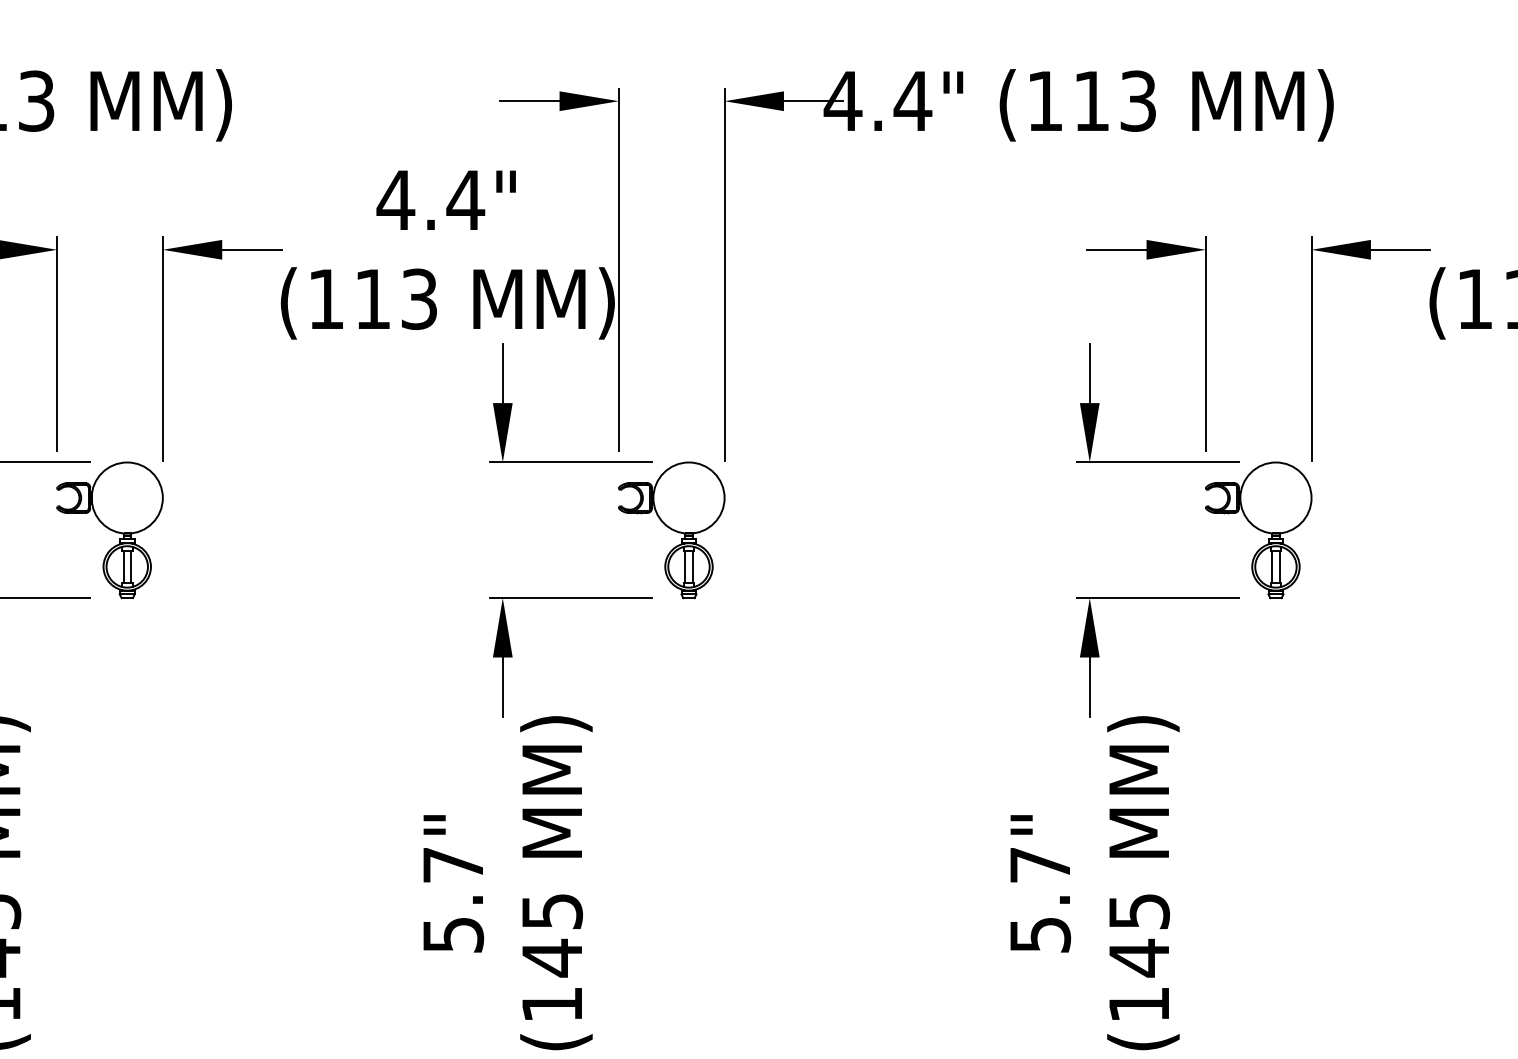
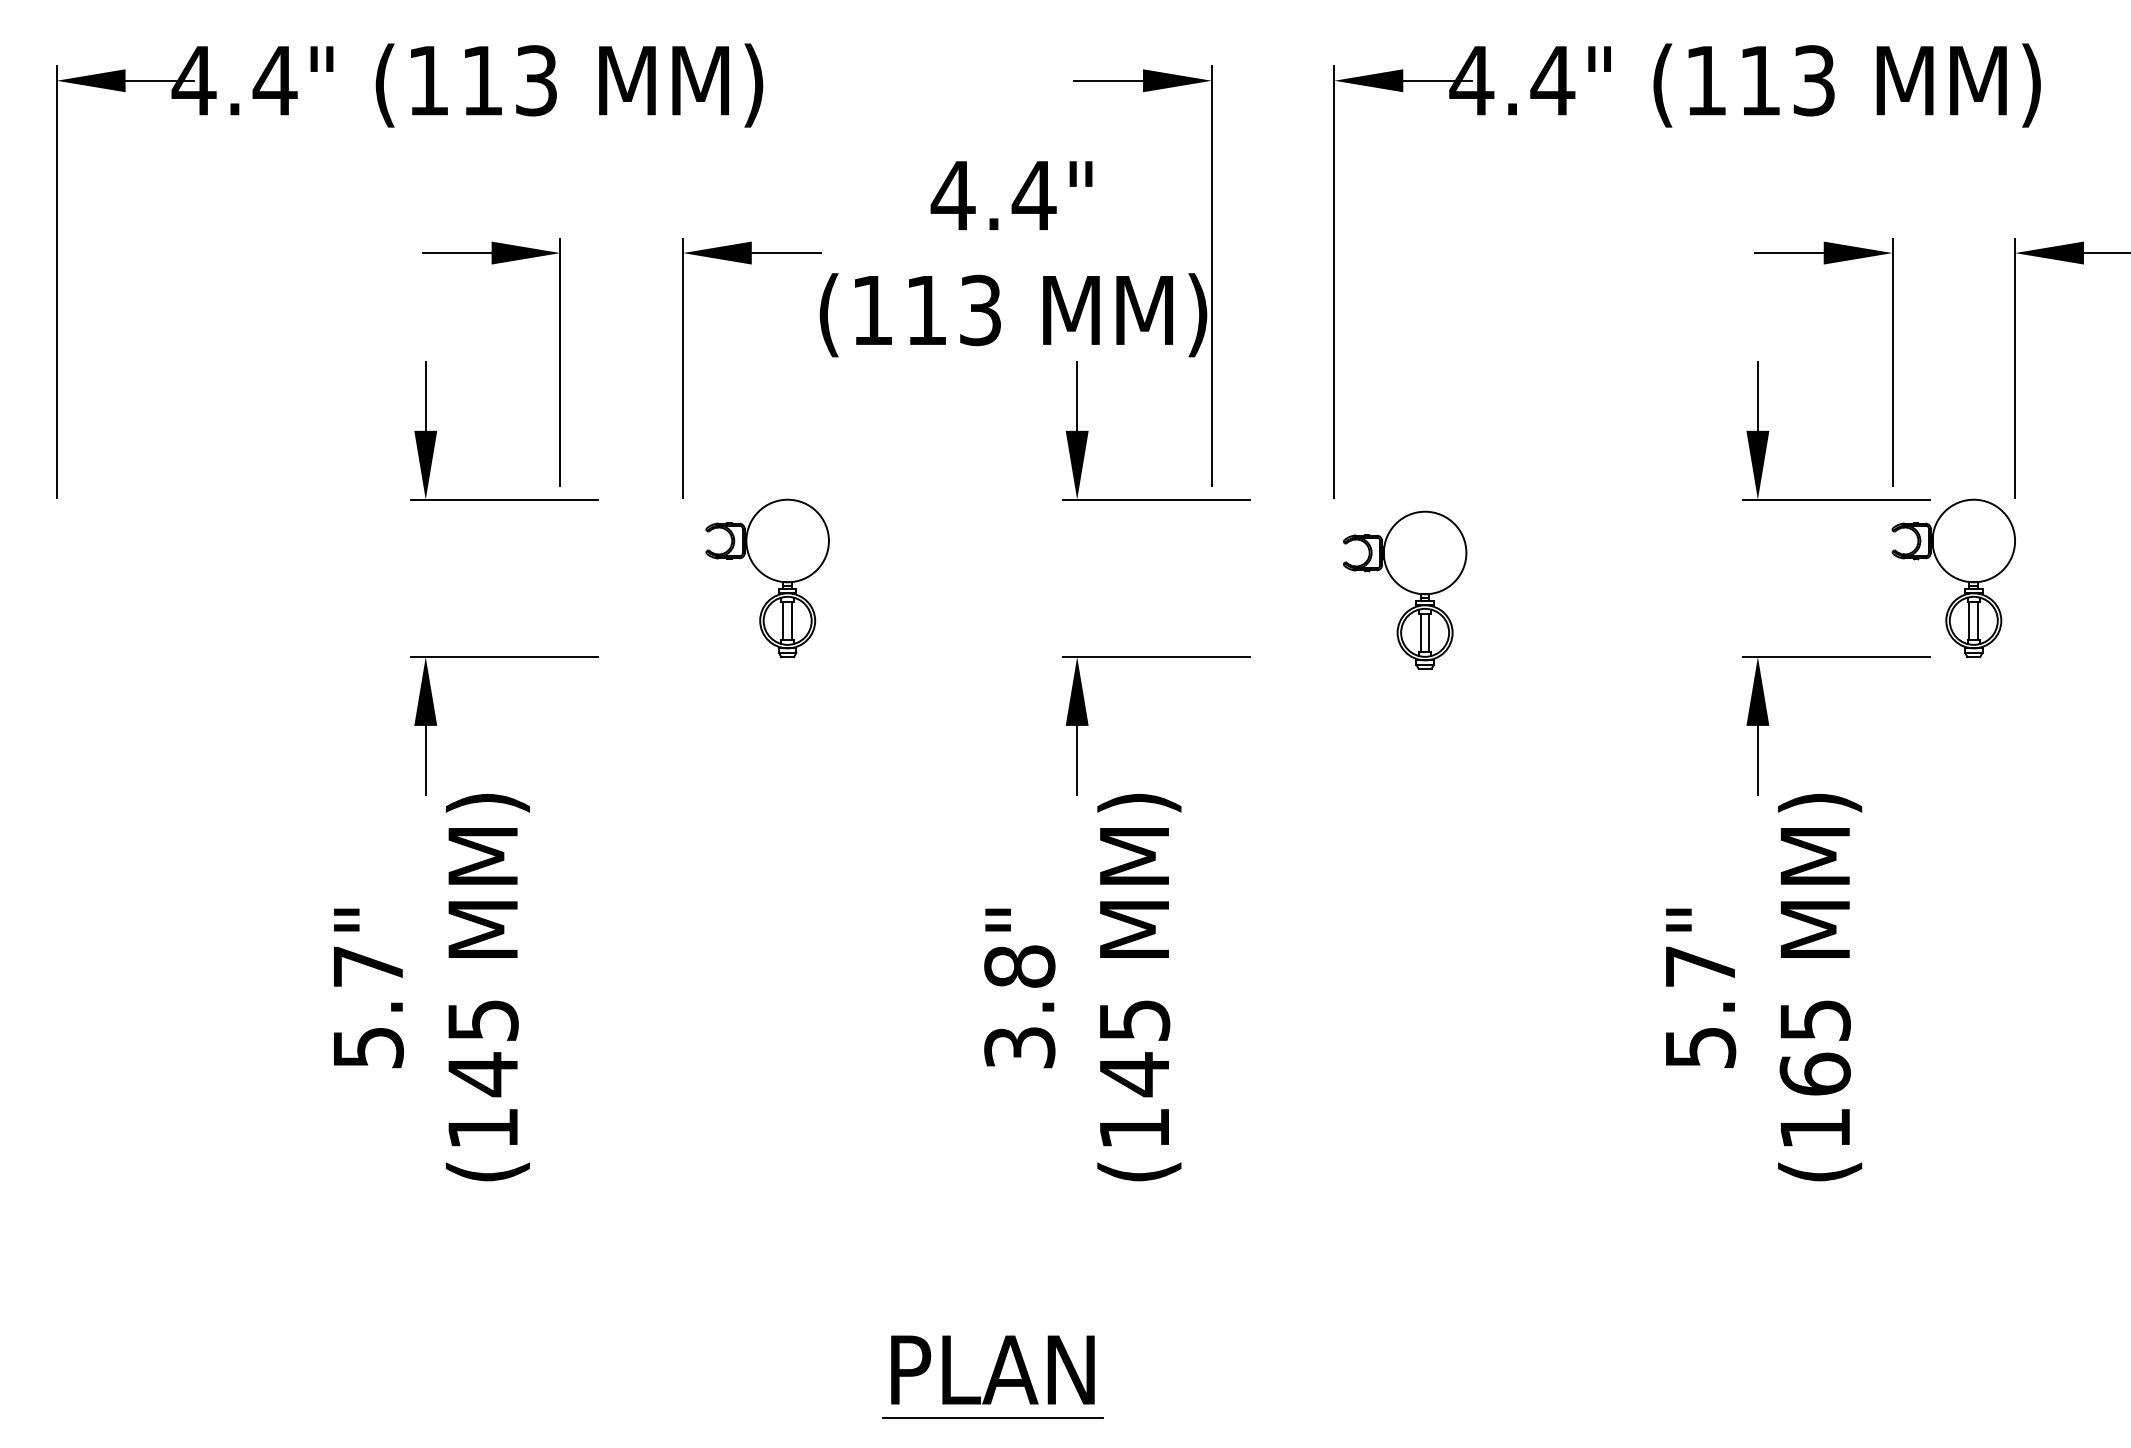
part: (109, 530) -> (767, 578), moved
part: (672, 530) -> (1405, 590), moved
text: (453, 899) -> (1019, 1006), 5.7" -> 3.8"
text: (1138, 958) -> (1814, 1074), (145 -> (165

